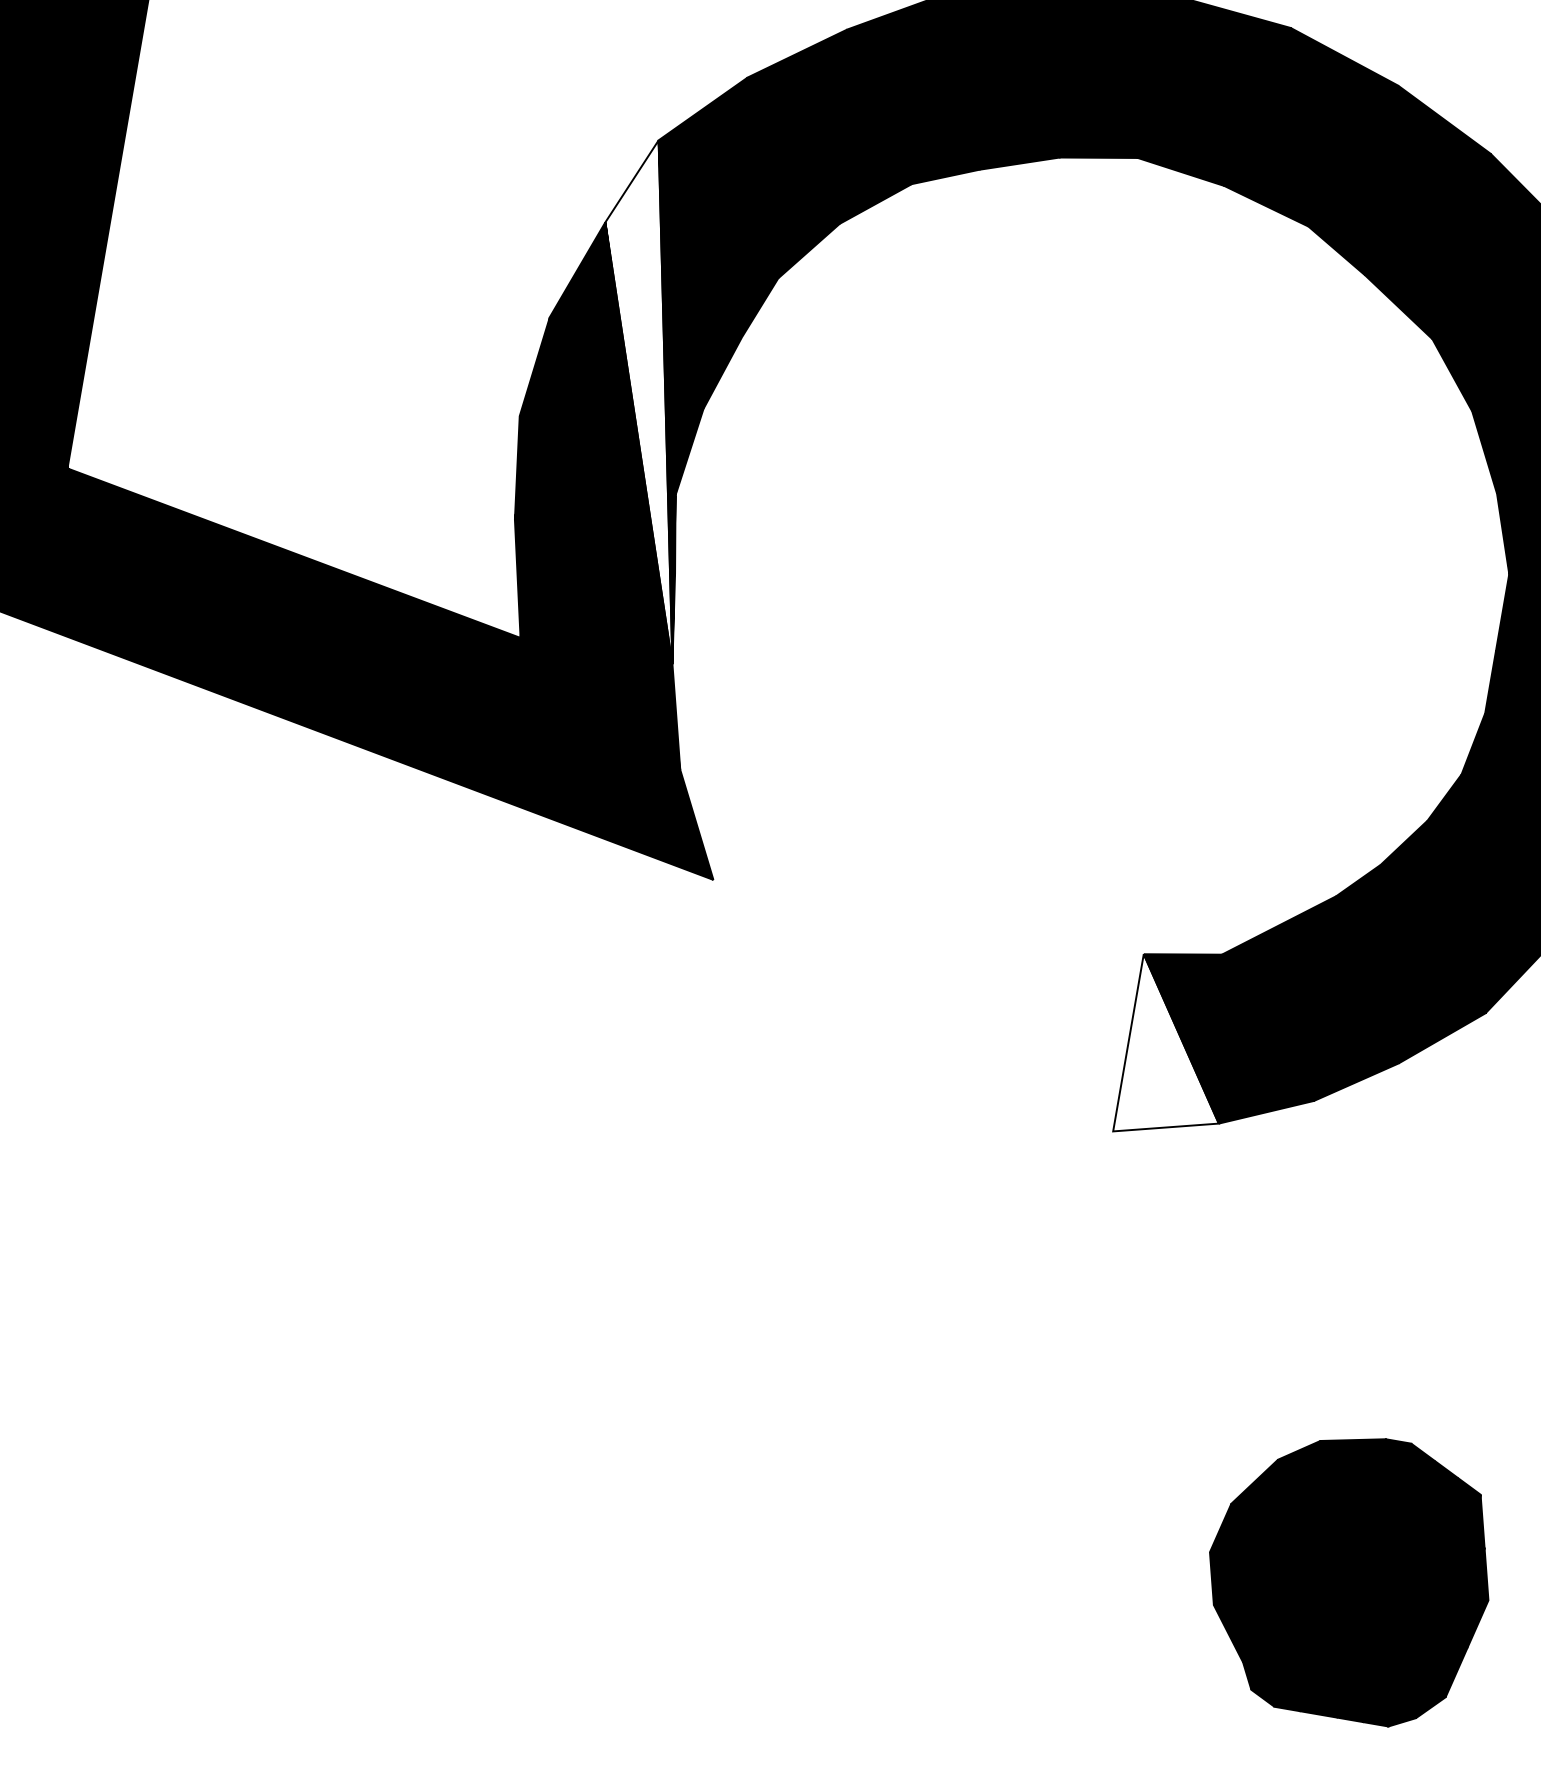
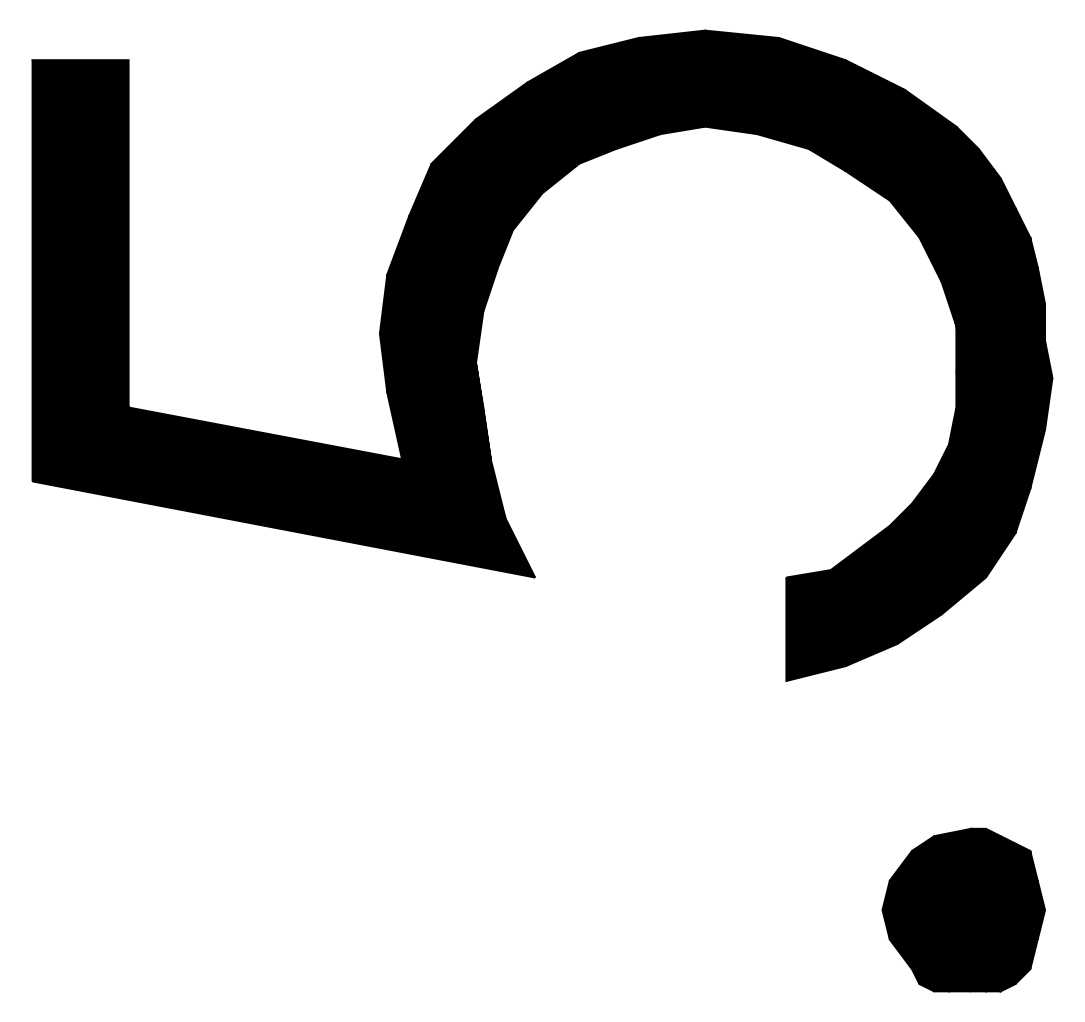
fill: (645, 398) -> (449, 311), added
fill: (1178, 1050) -> (815, 628), added

